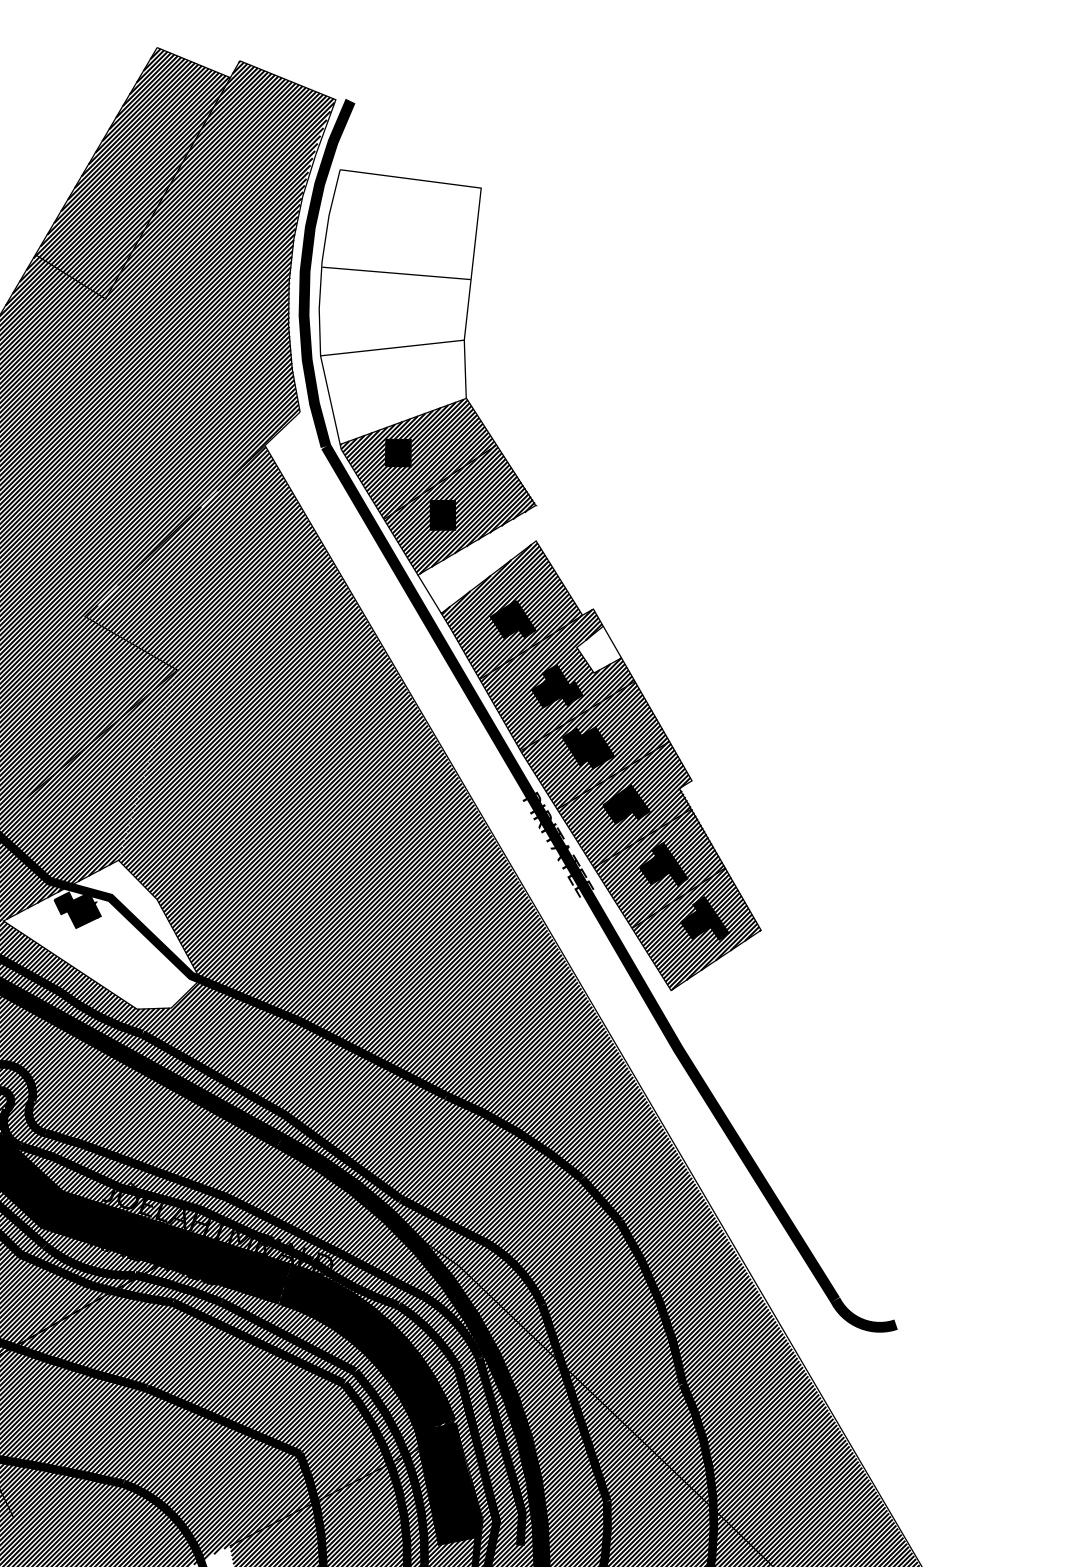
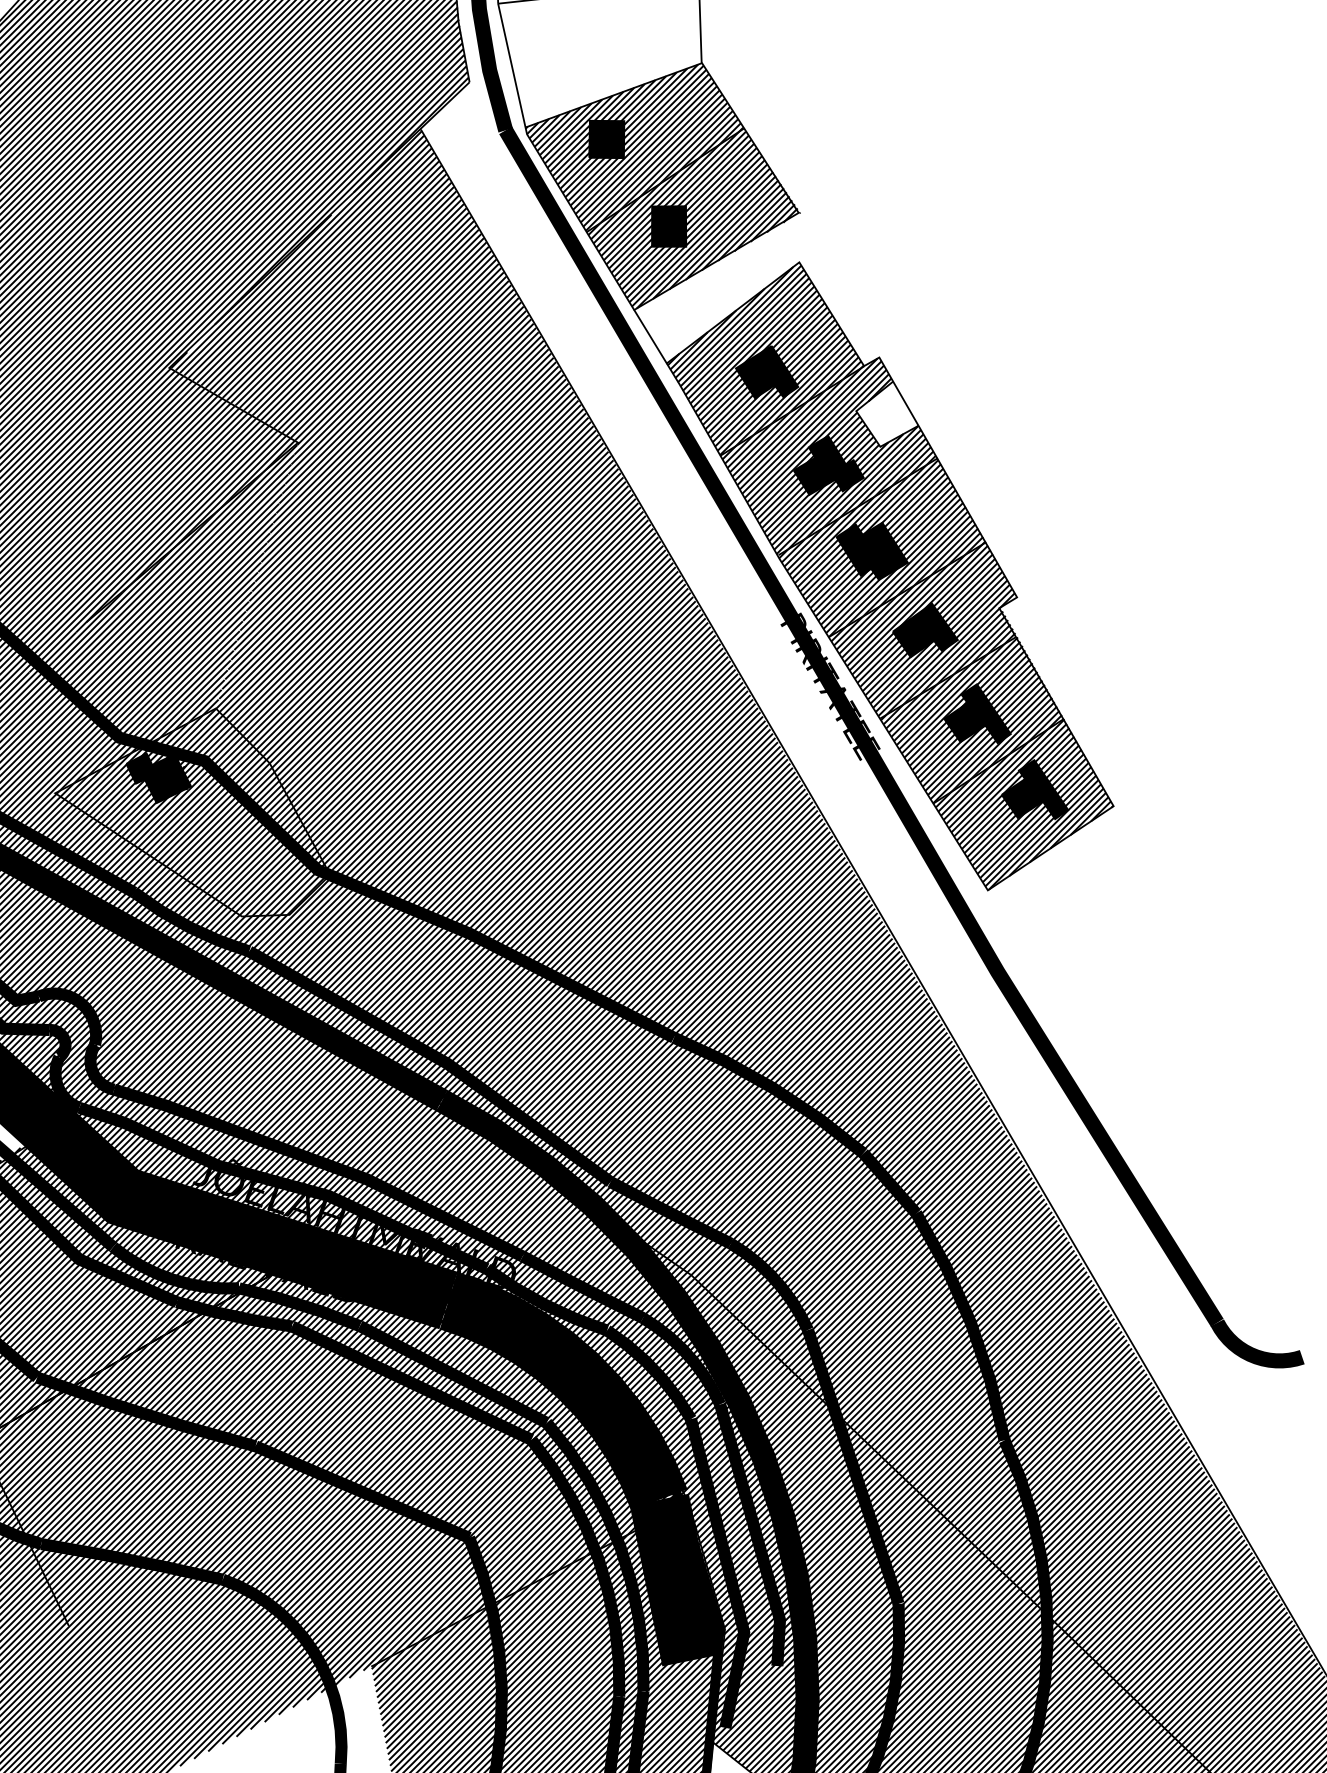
hatch: (101, 934) -> (192, 812), added

